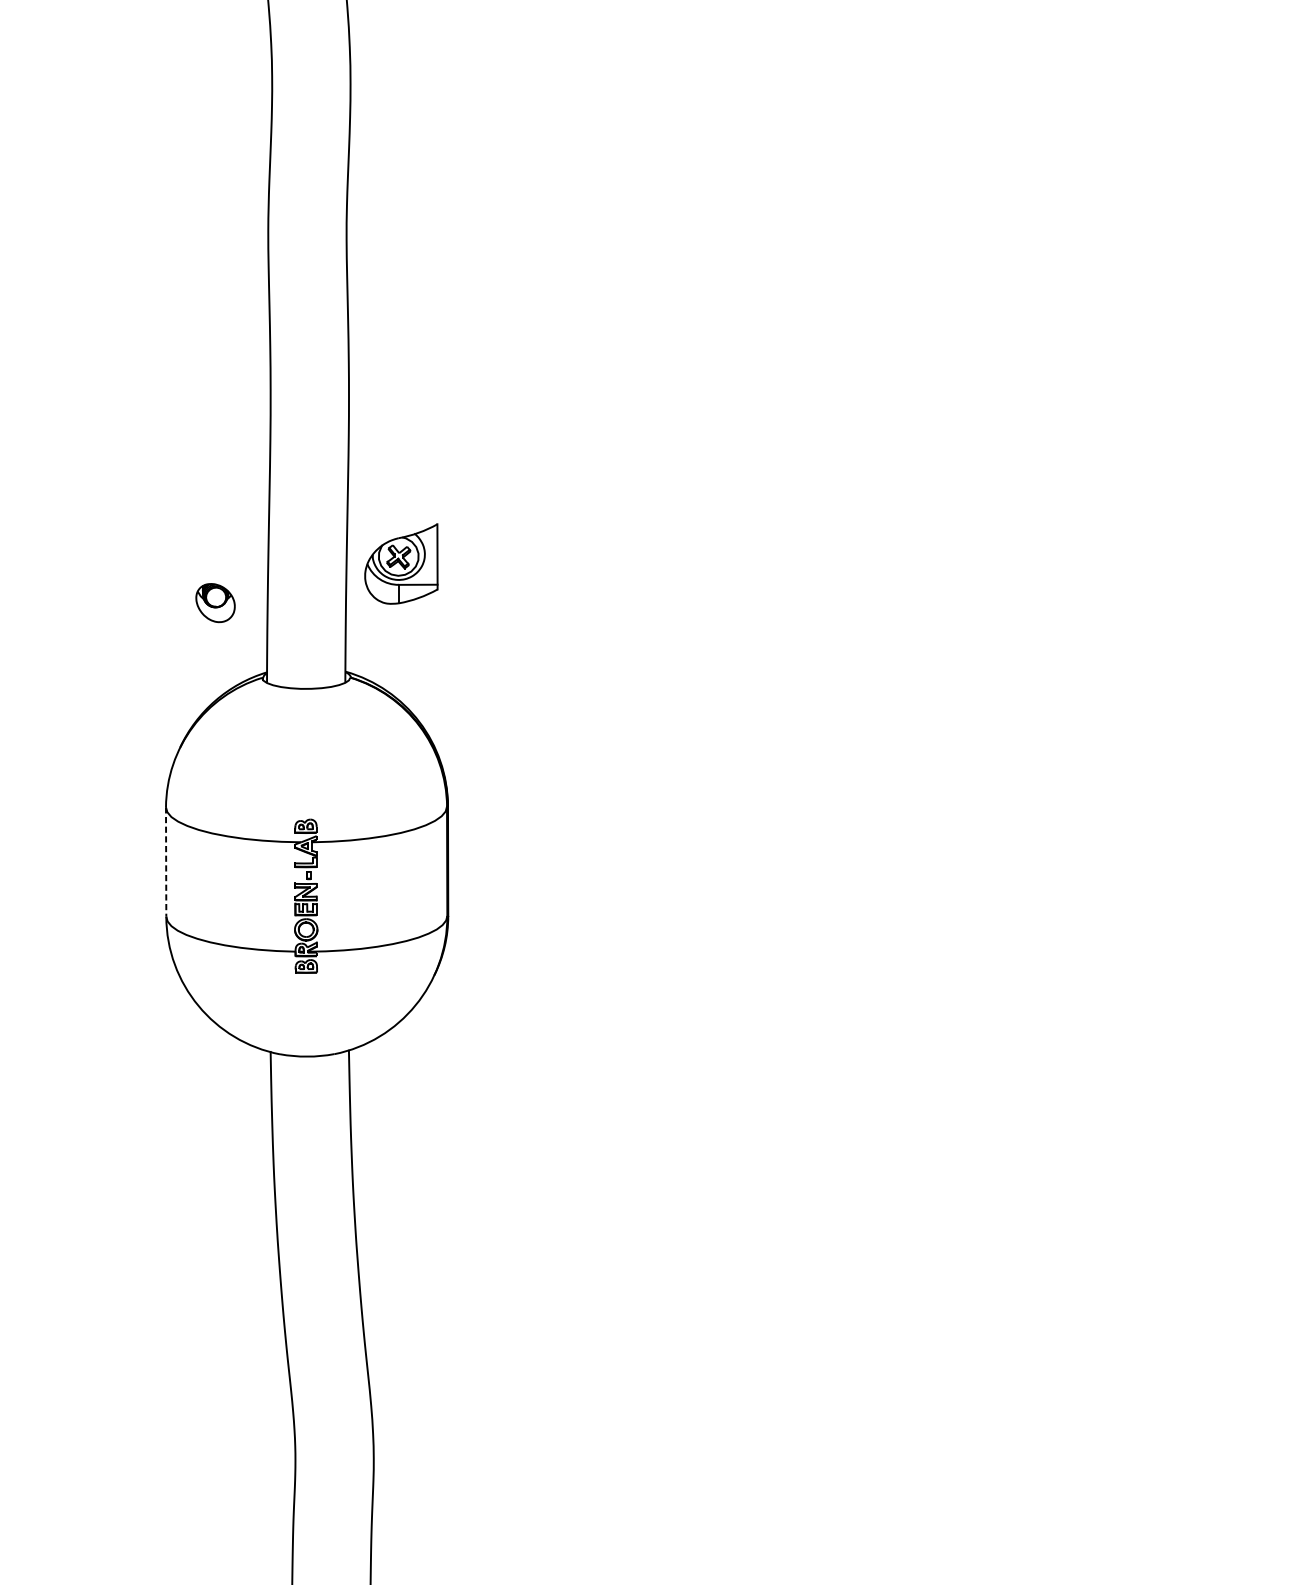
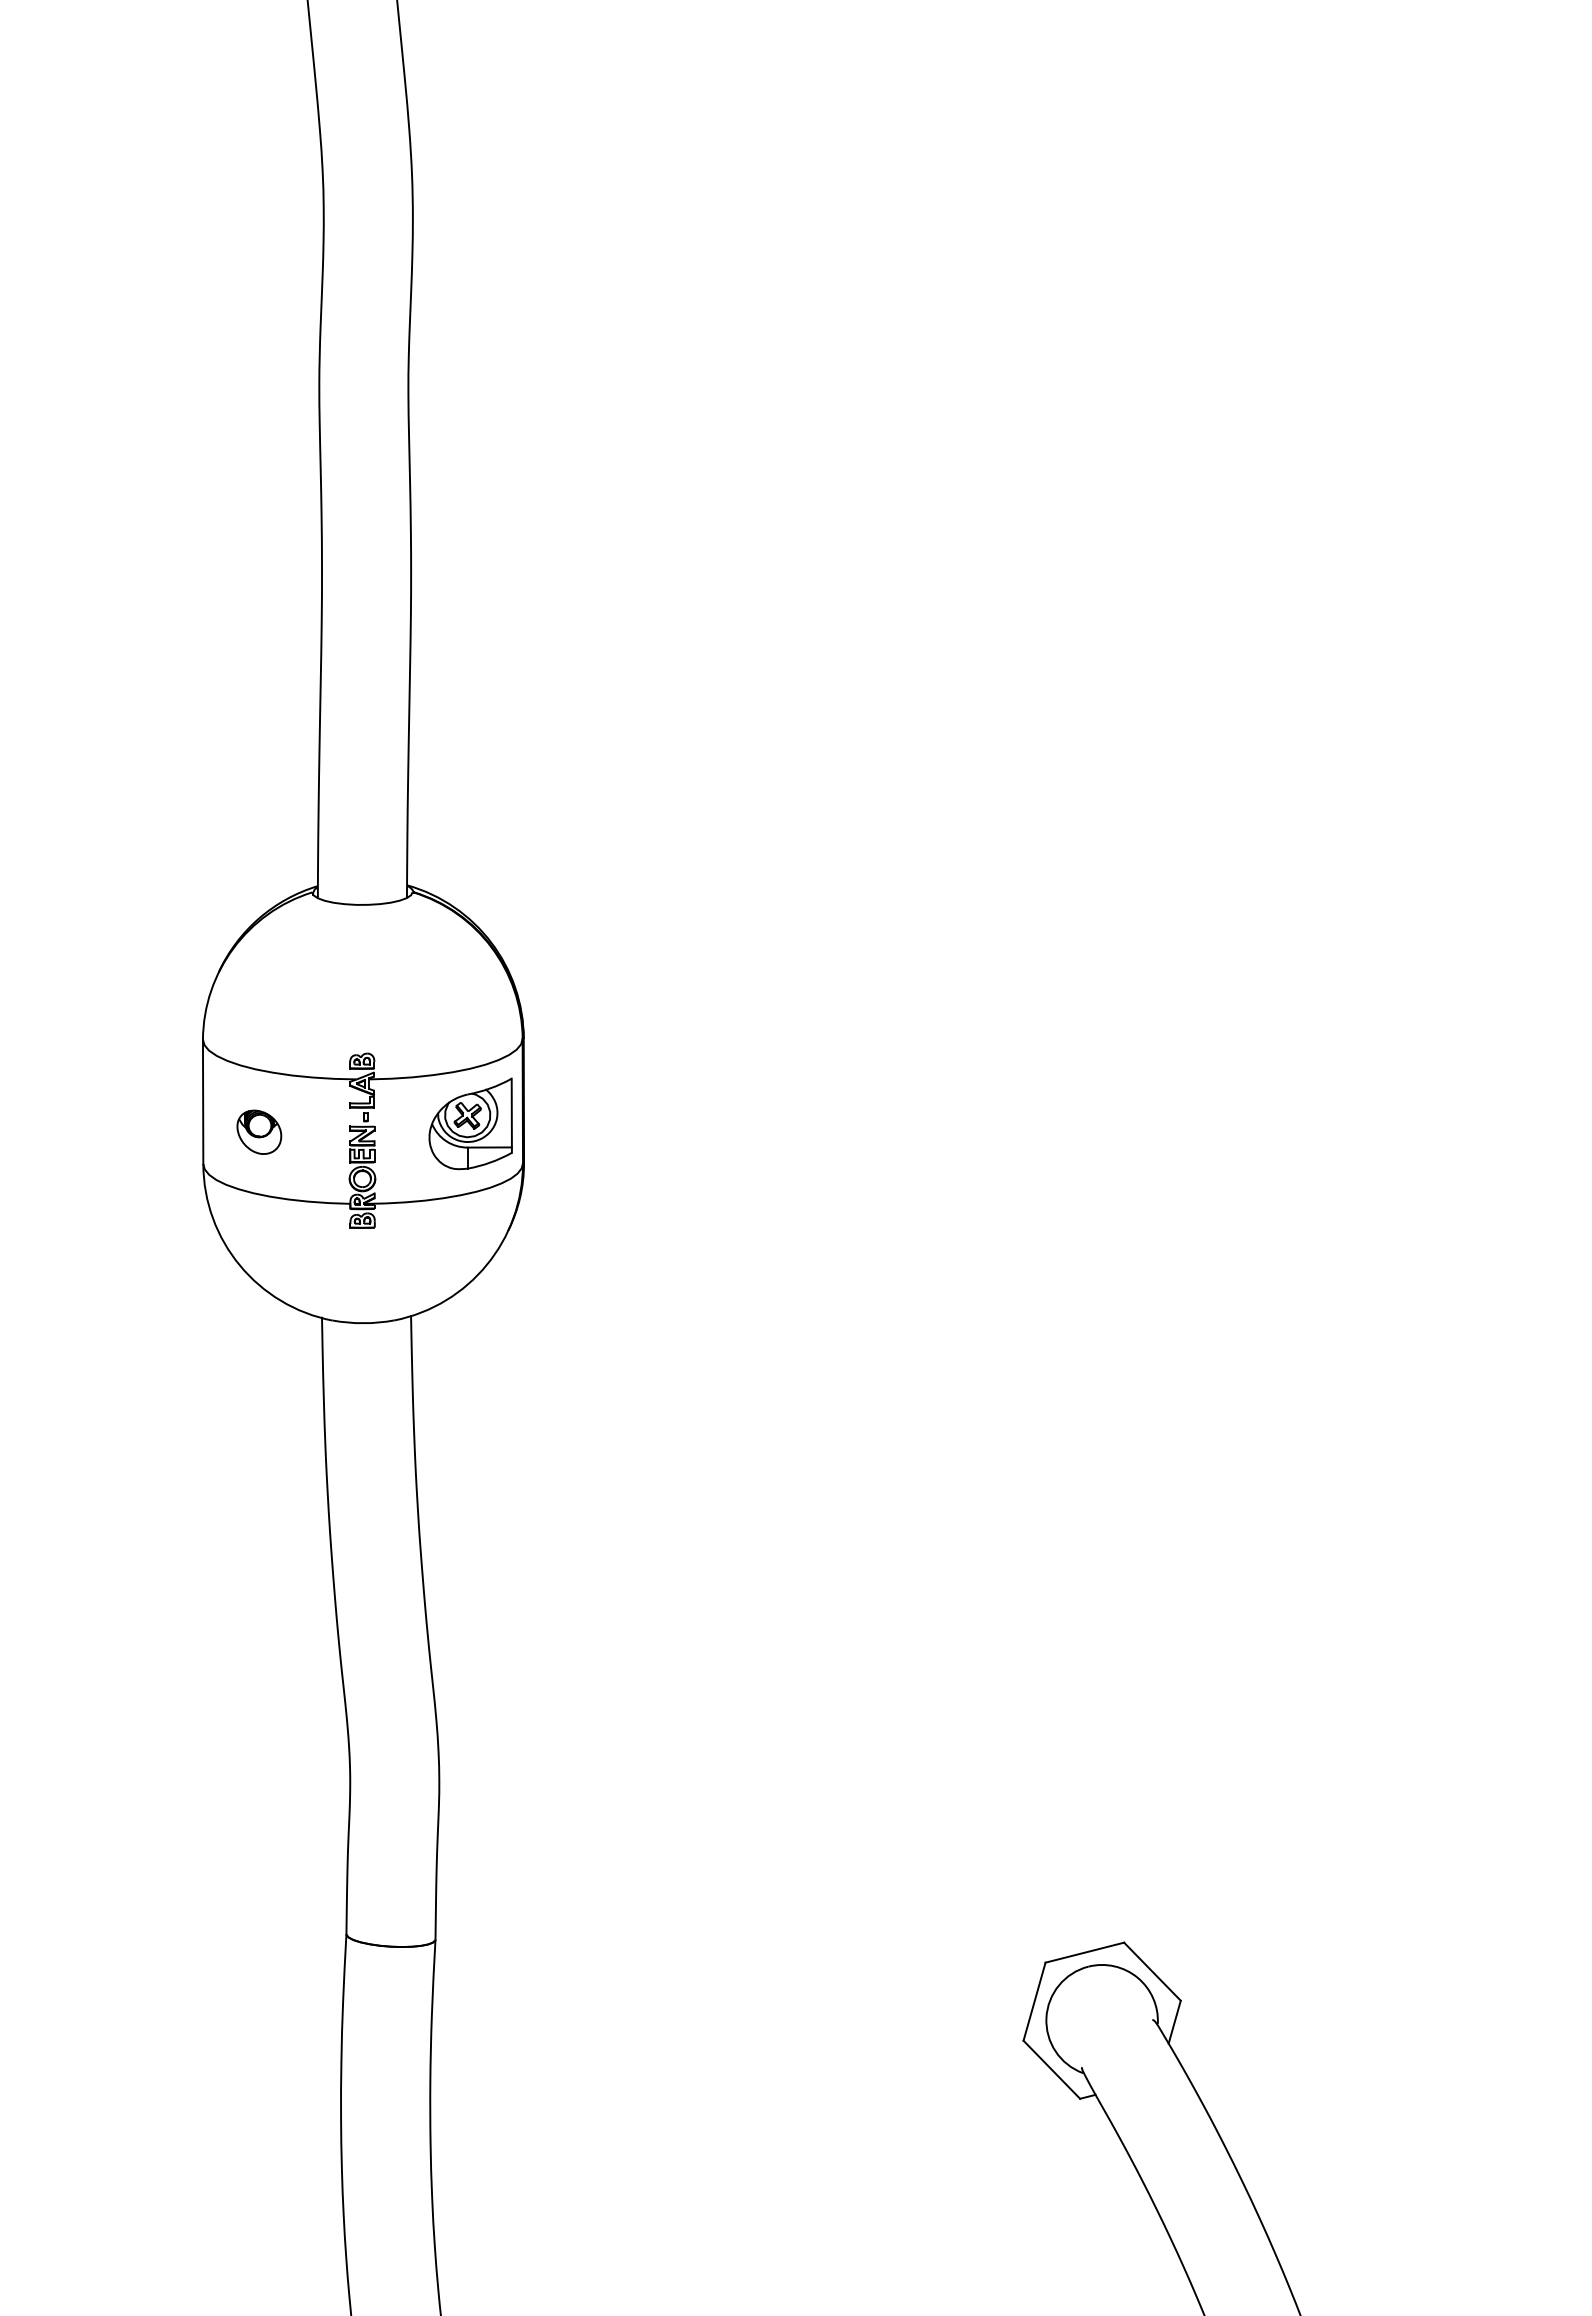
part: (401, 563) -> (470, 1123), moved
part: (215, 602) -> (259, 1131), moved
line: (166, 862) -> (203, 1102), dashed -> solid

